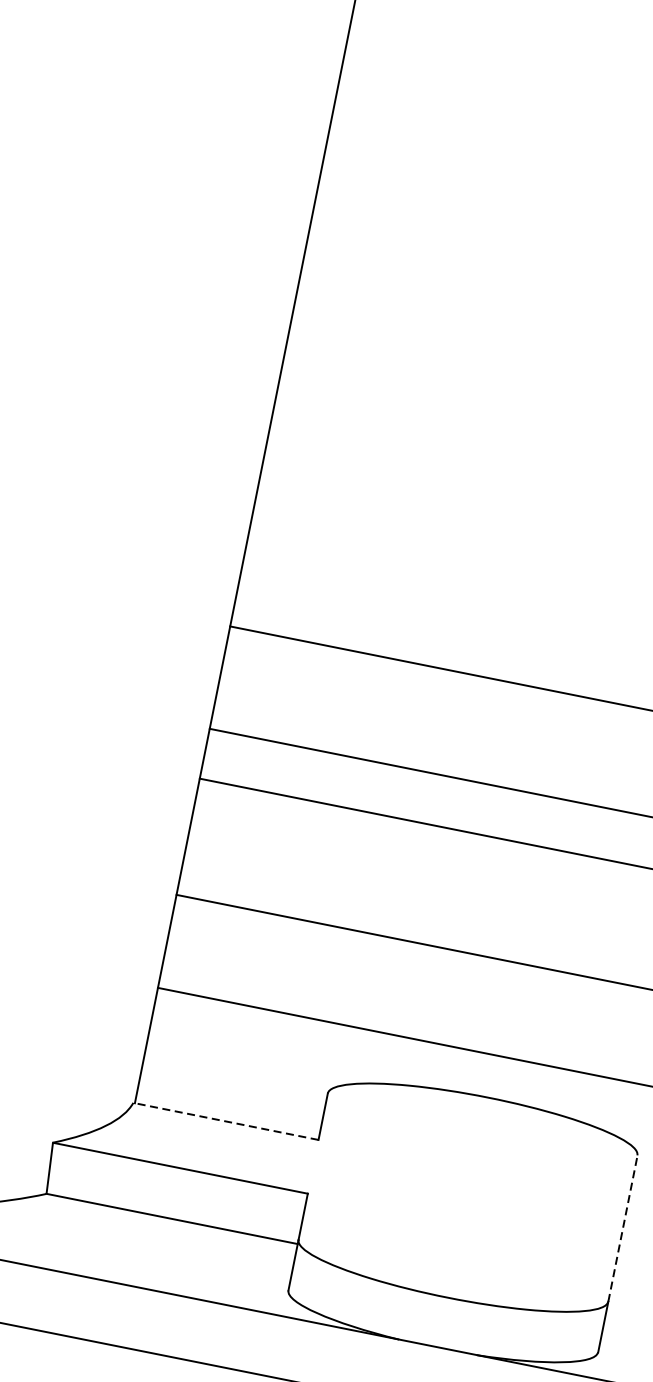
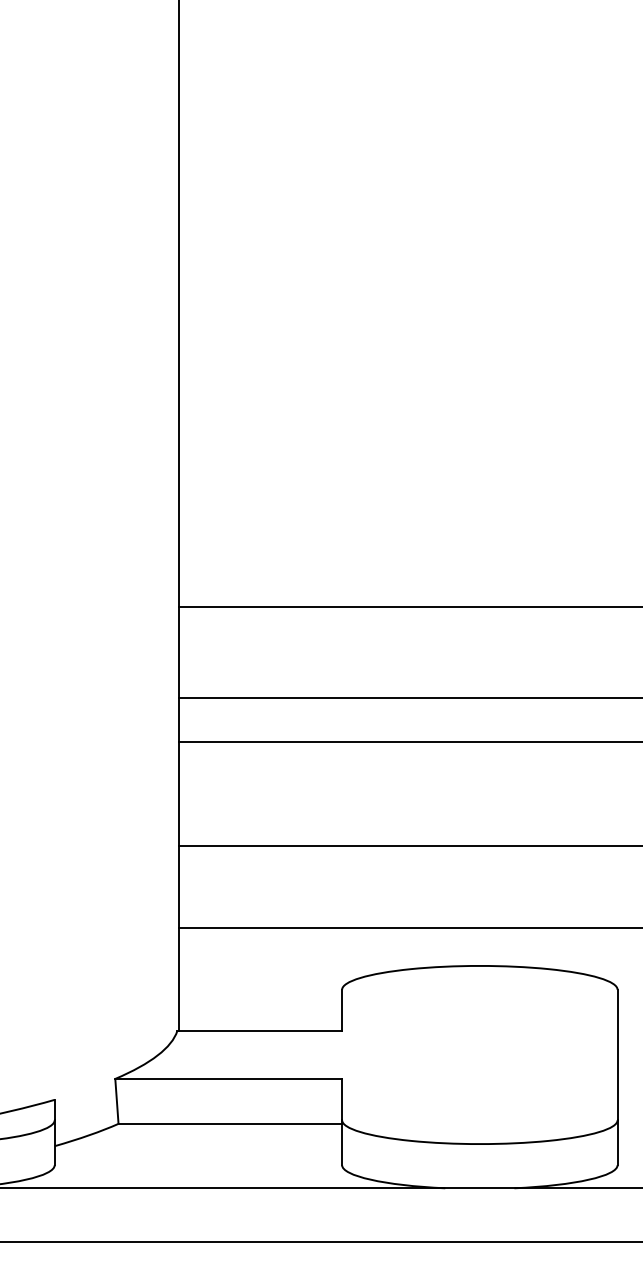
line: (225, 1121) -> (259, 1031), dashed -> solid
line: (622, 1227) -> (617, 1054), dashed -> solid

